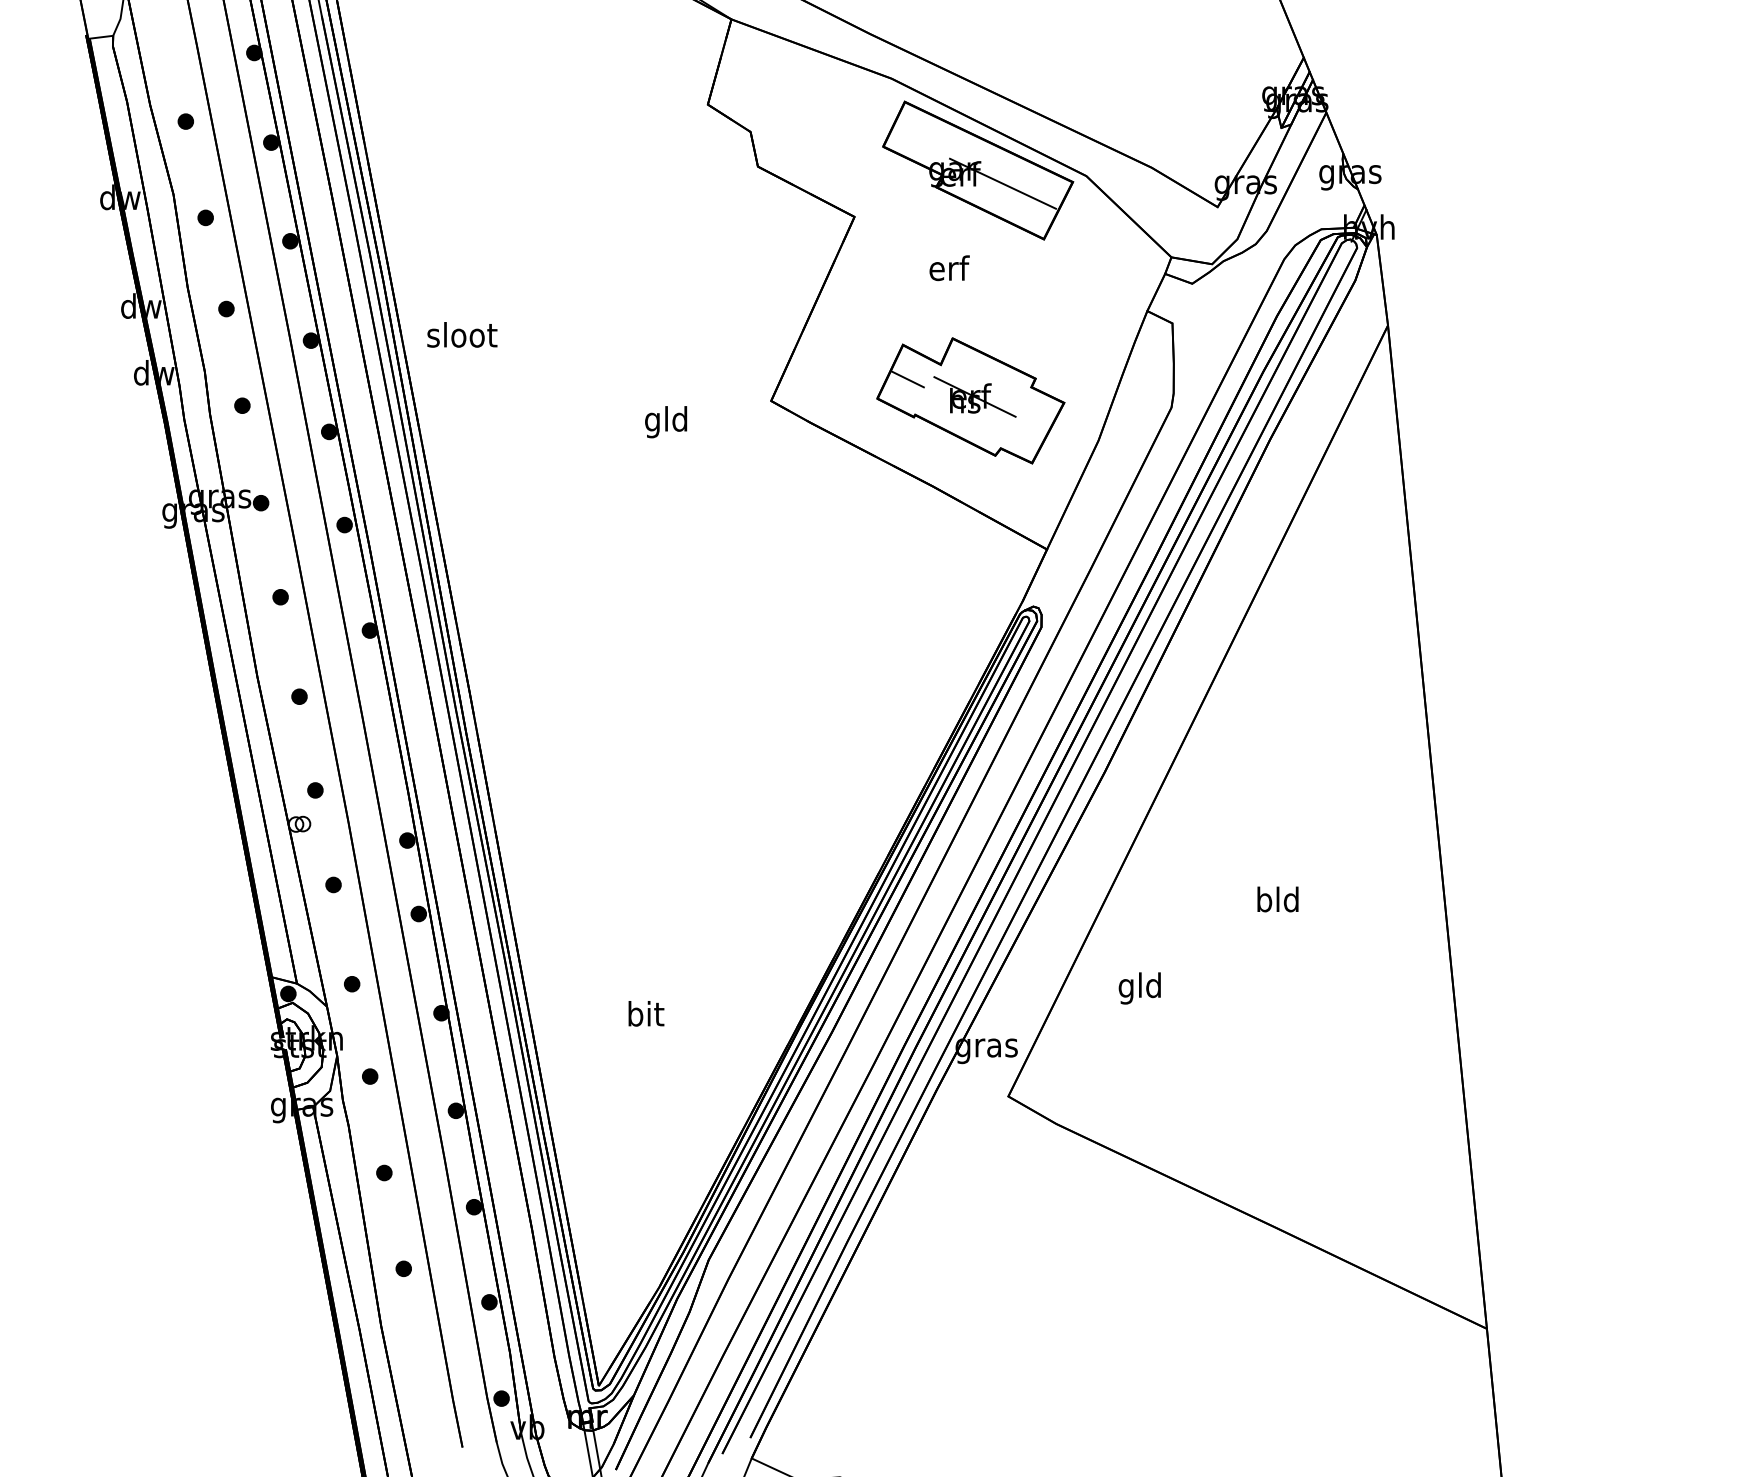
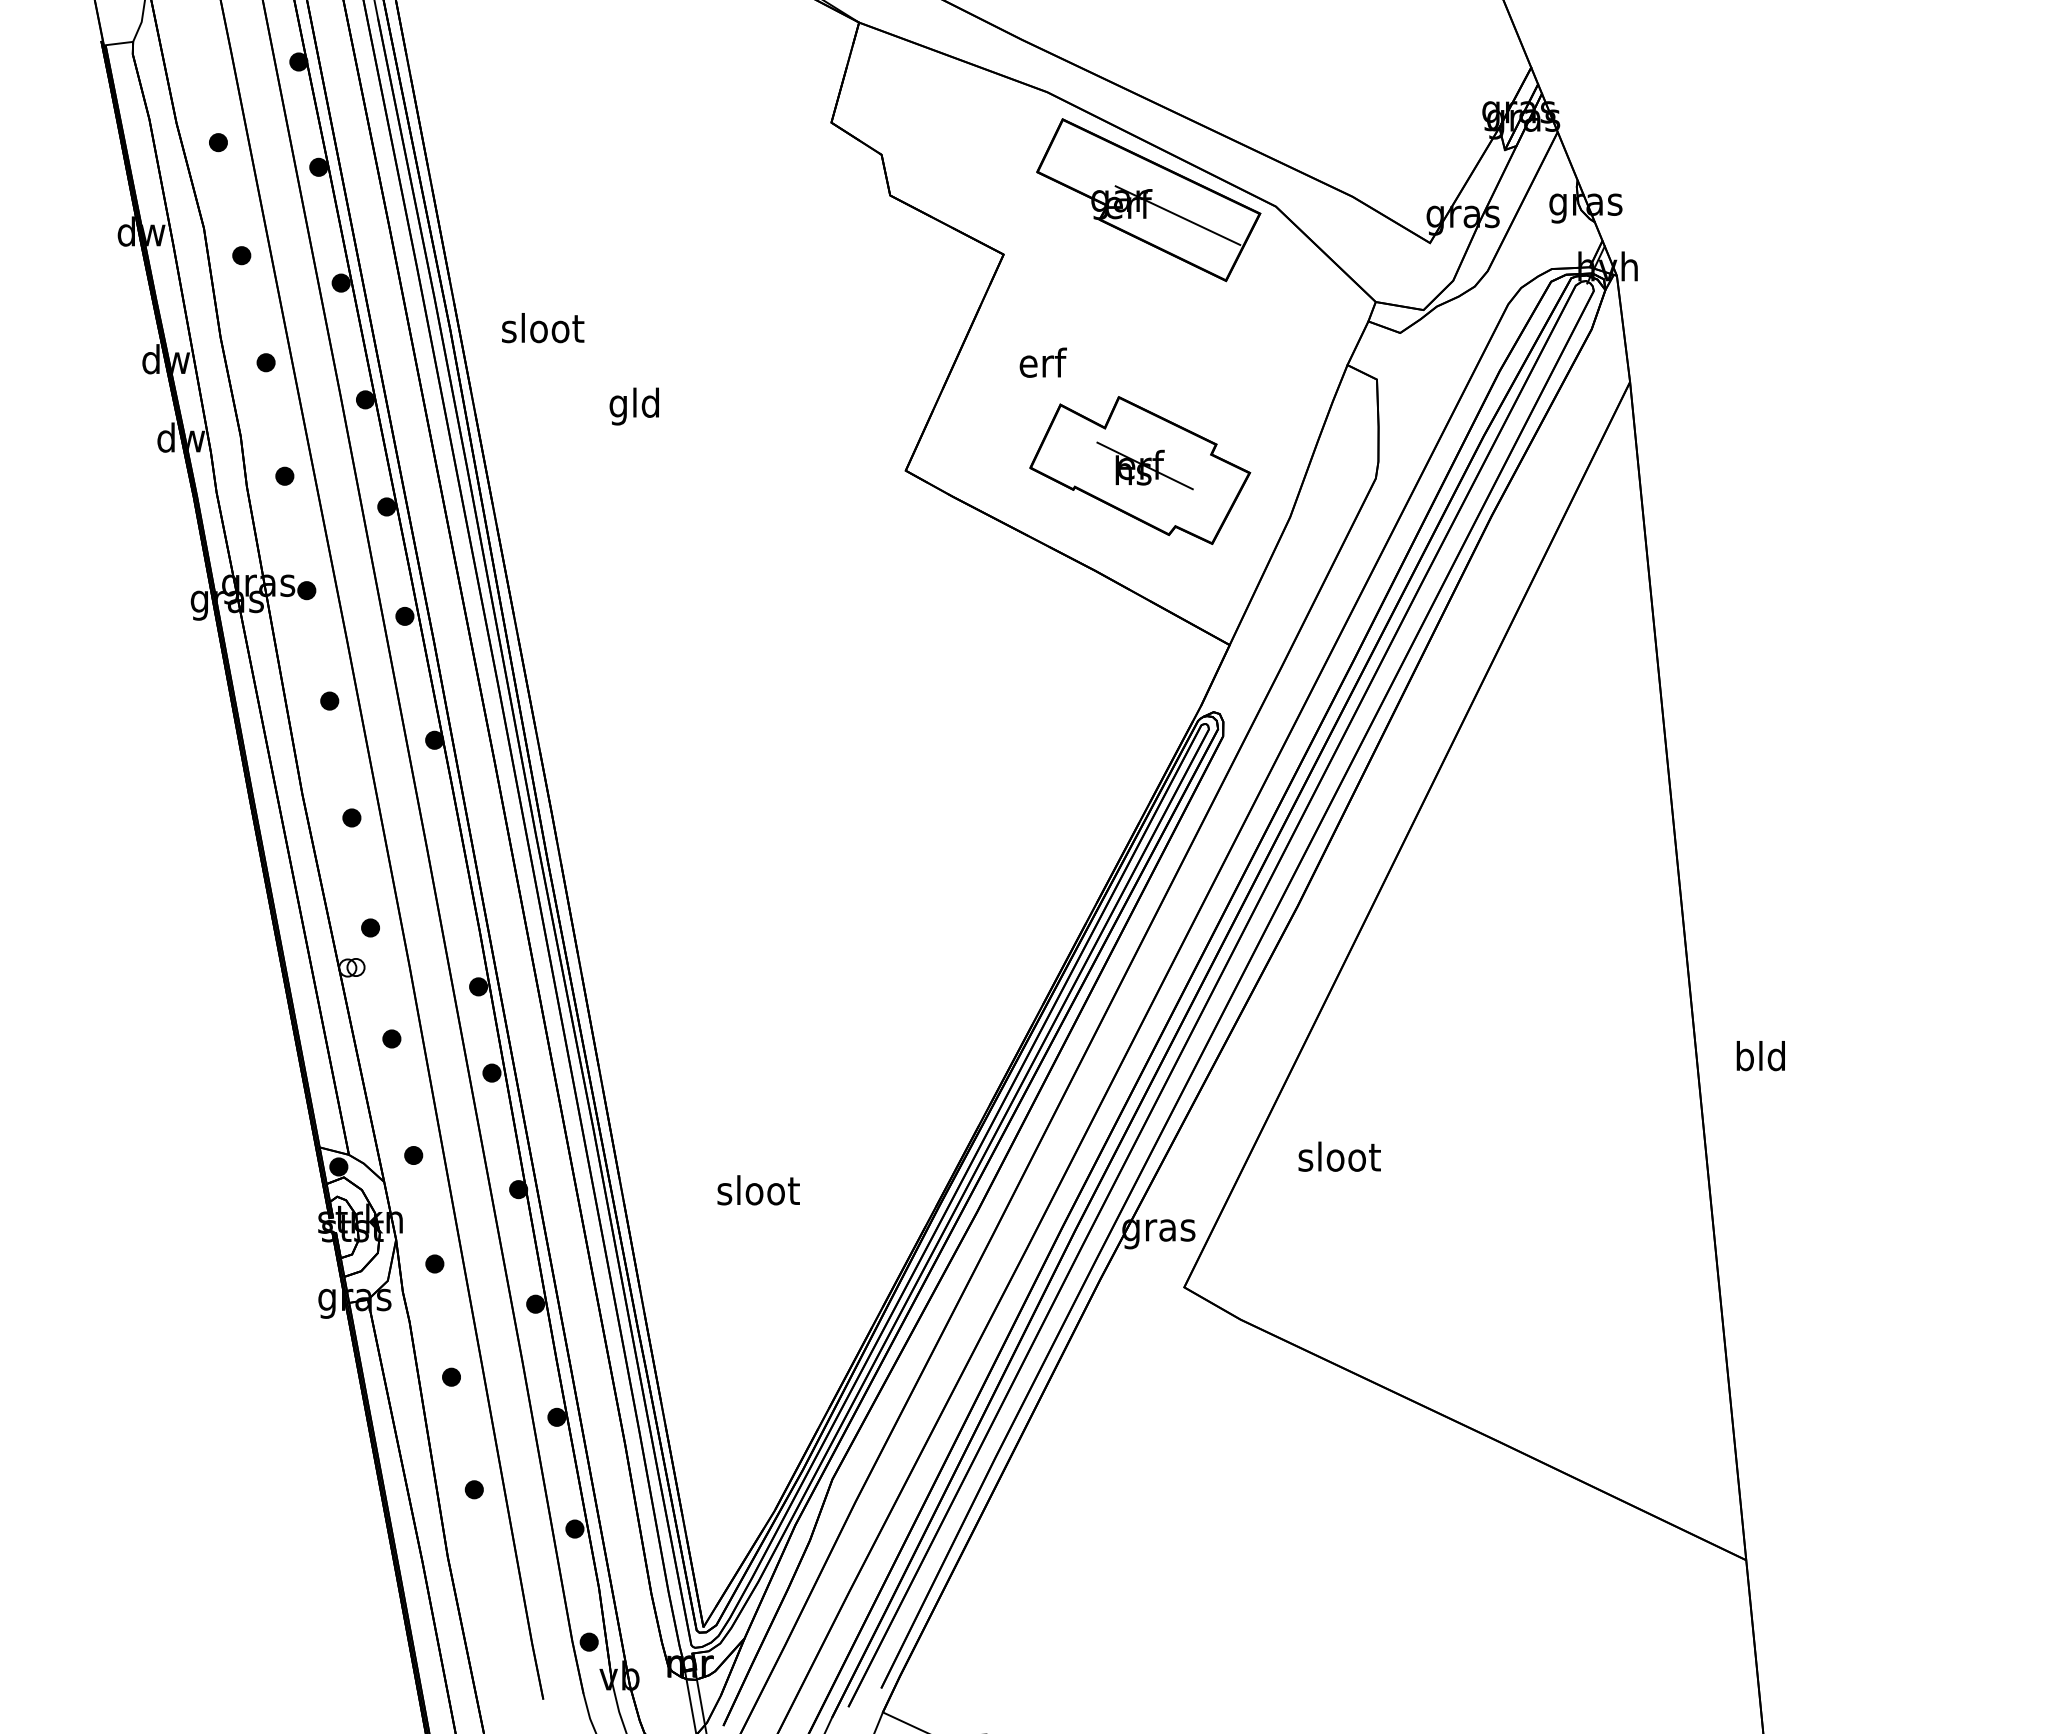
text: (948, 267) -> (1042, 362), moved
text: (462, 335) -> (543, 328), moved
line: (907, 378) -> (1065, 444), removed
text: (665, 422) -> (633, 406), moved
text: (1277, 899) -> (1760, 1056), moved
text: (1140, 988) -> (1339, 1160), gld -> sloot
text: (645, 1013) -> (758, 1190), bit -> sloot

